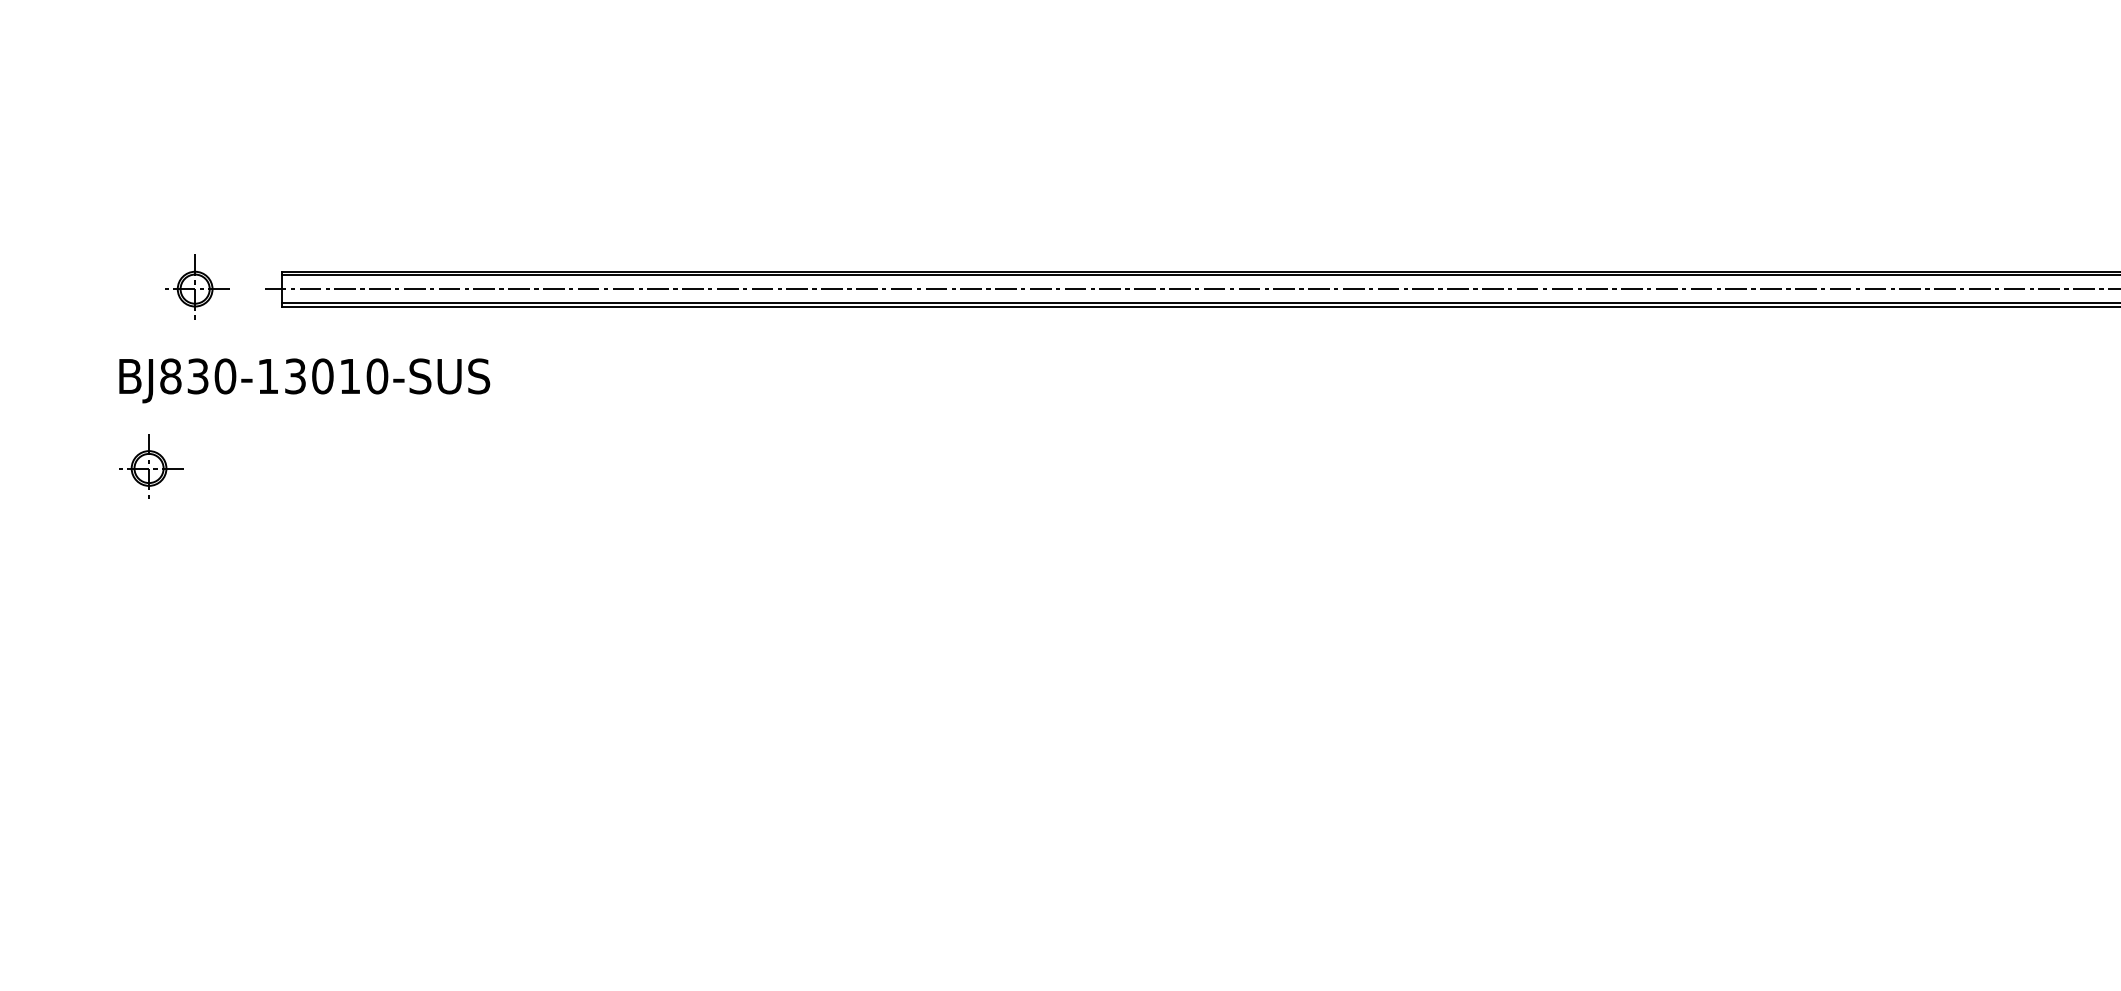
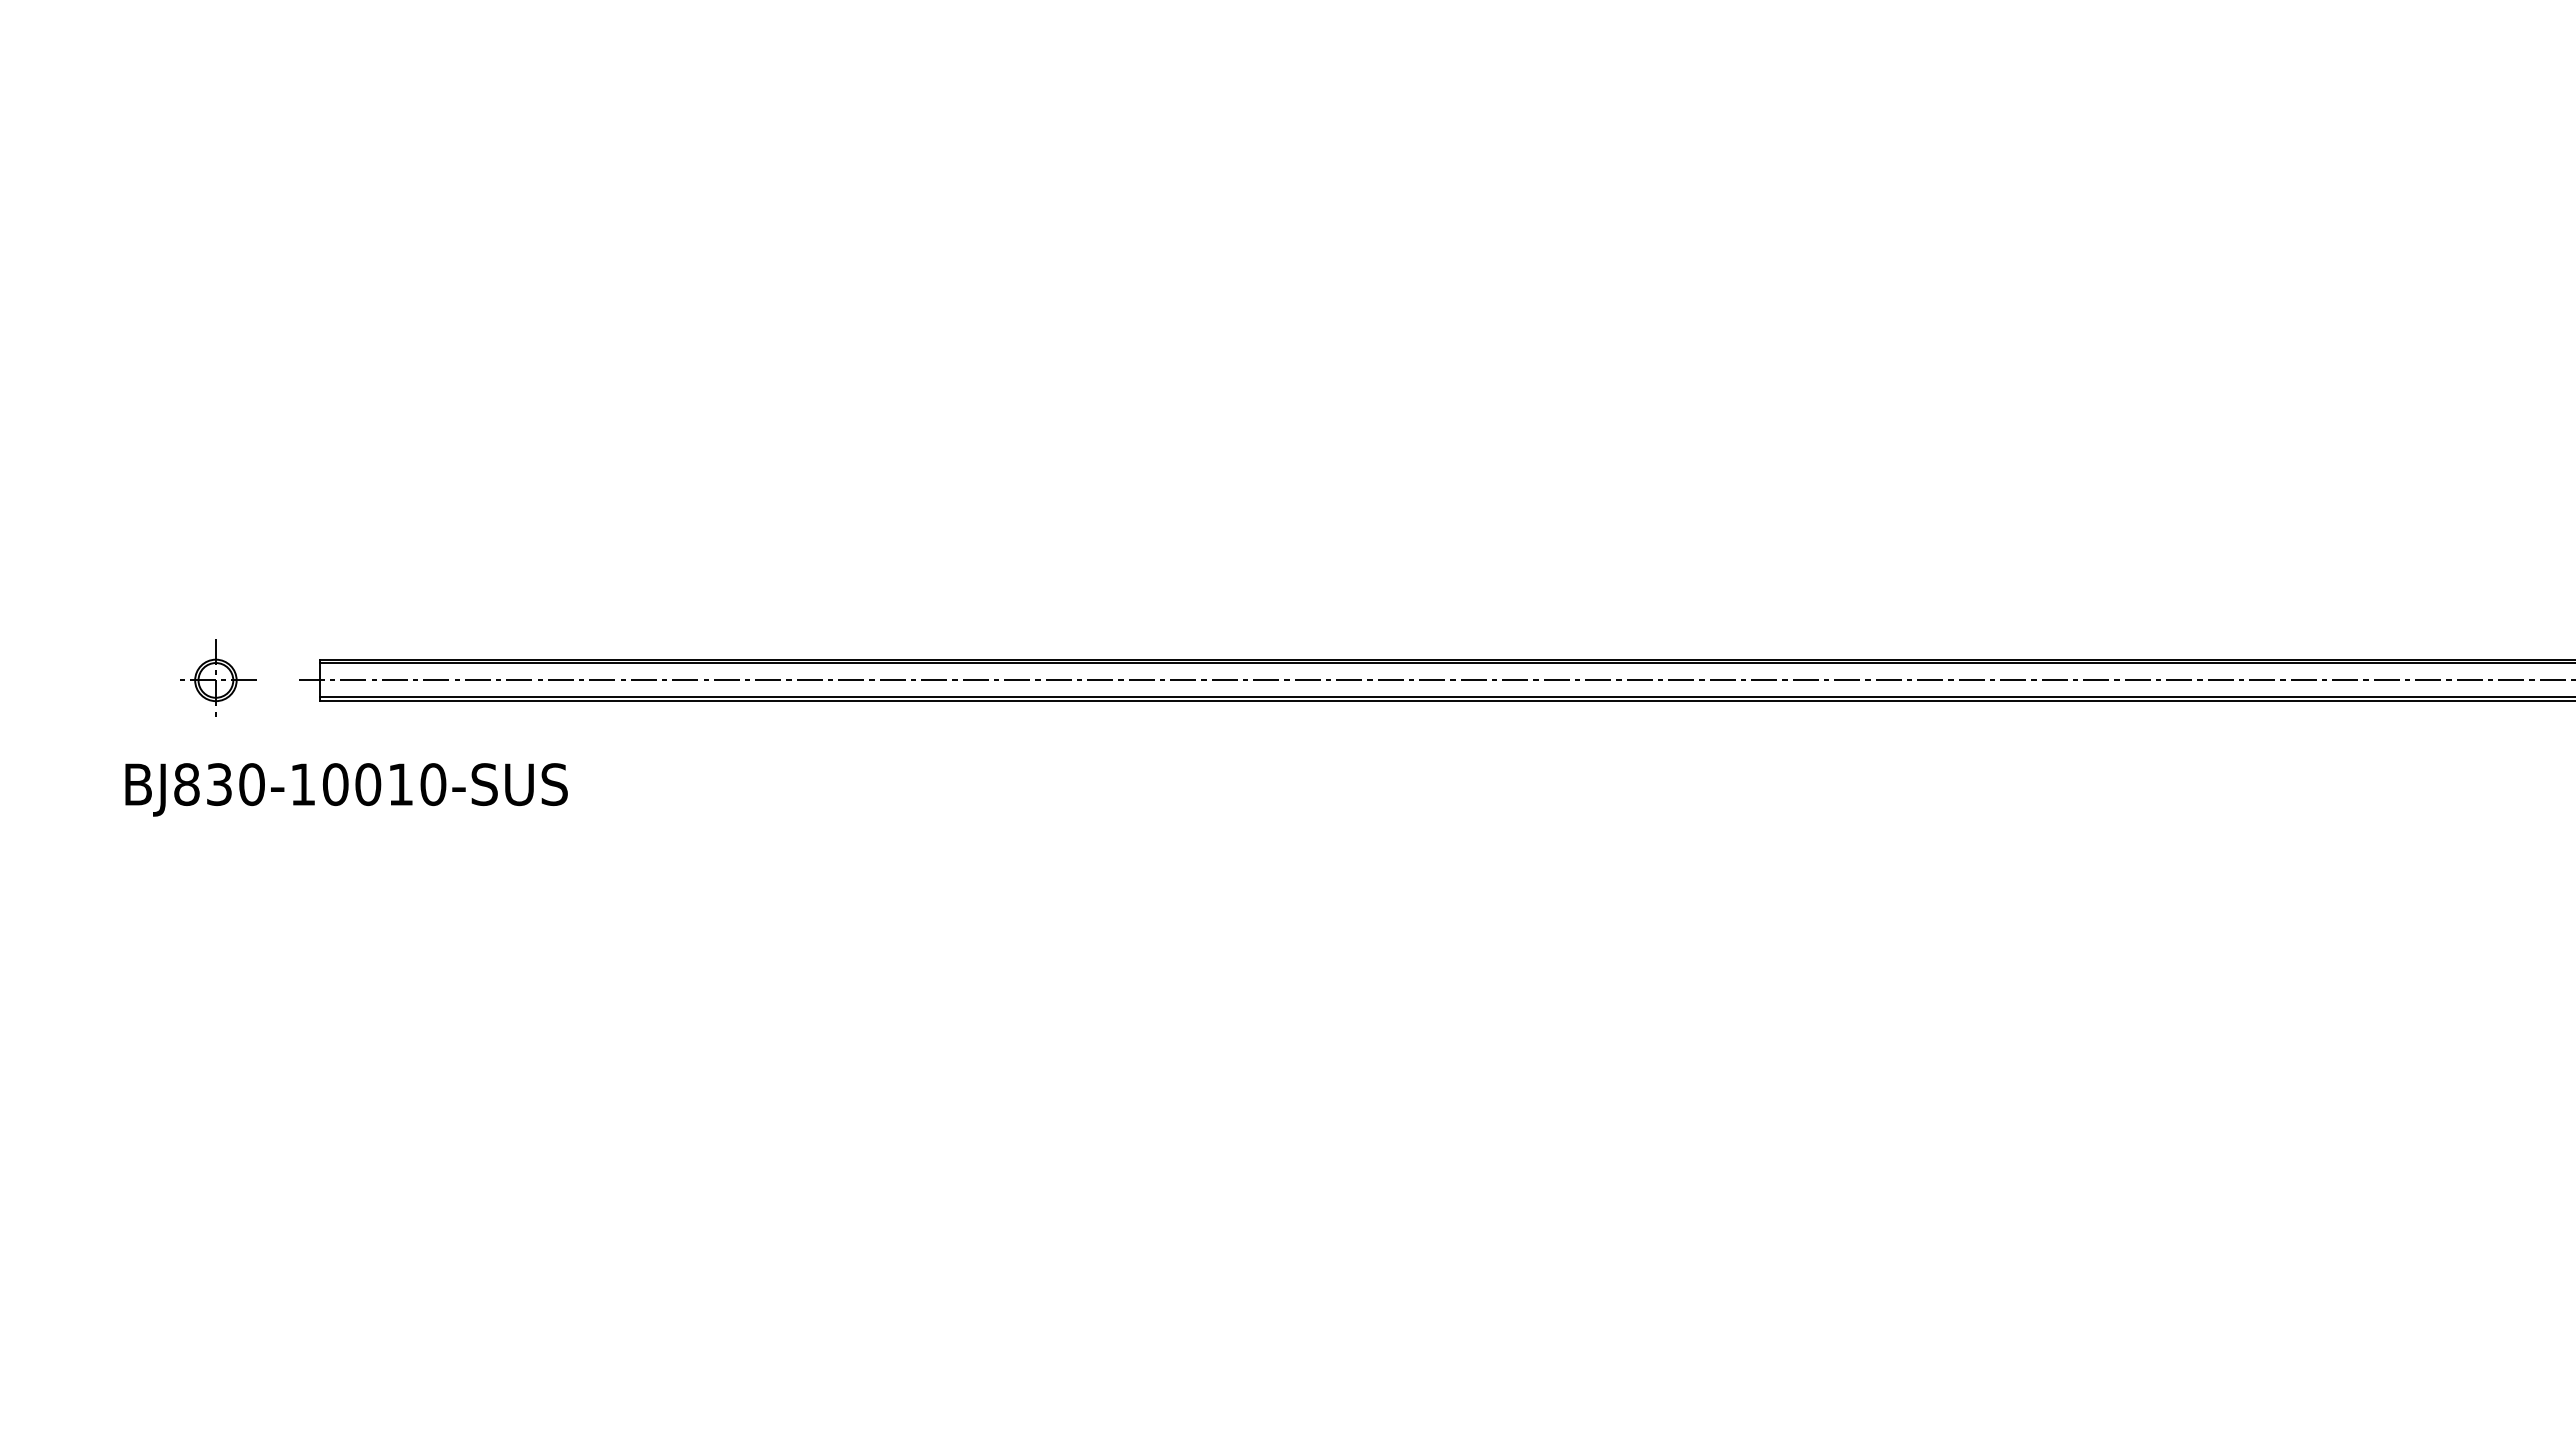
text: (295, 376) -> (335, 784), BJ830-13010-SUS -> BJ830-10010-SUS
part: (151, 466) -> (163, 891), removed

